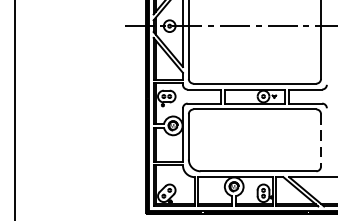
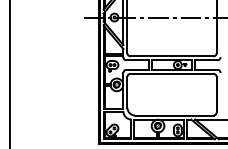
line: (320, 140) -> (216, 94), dashed -> solid

